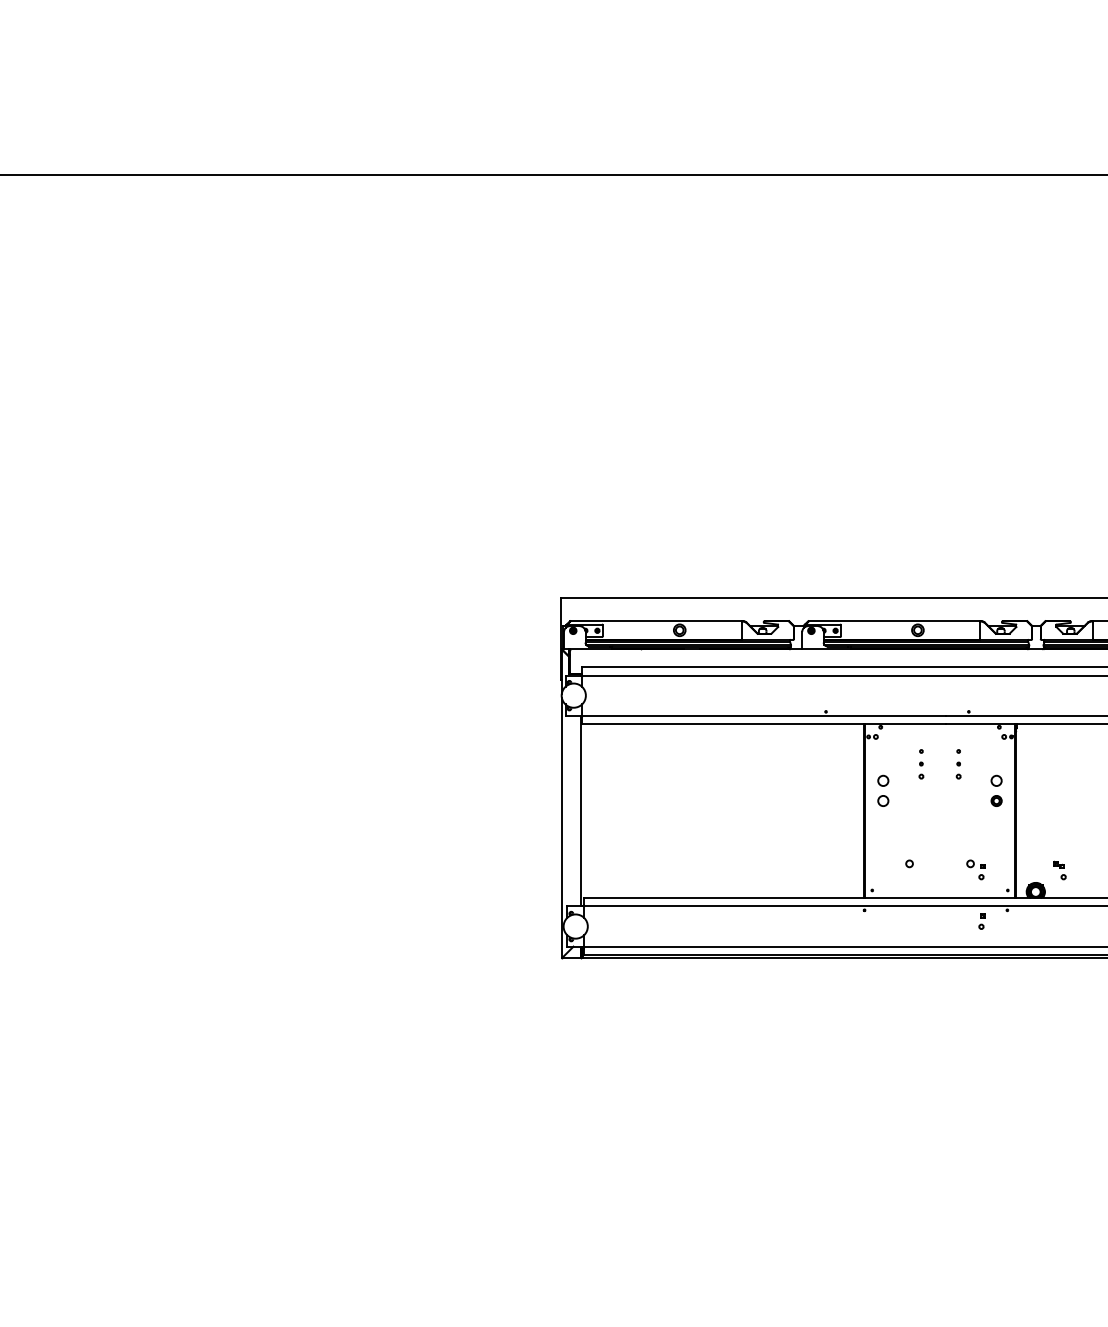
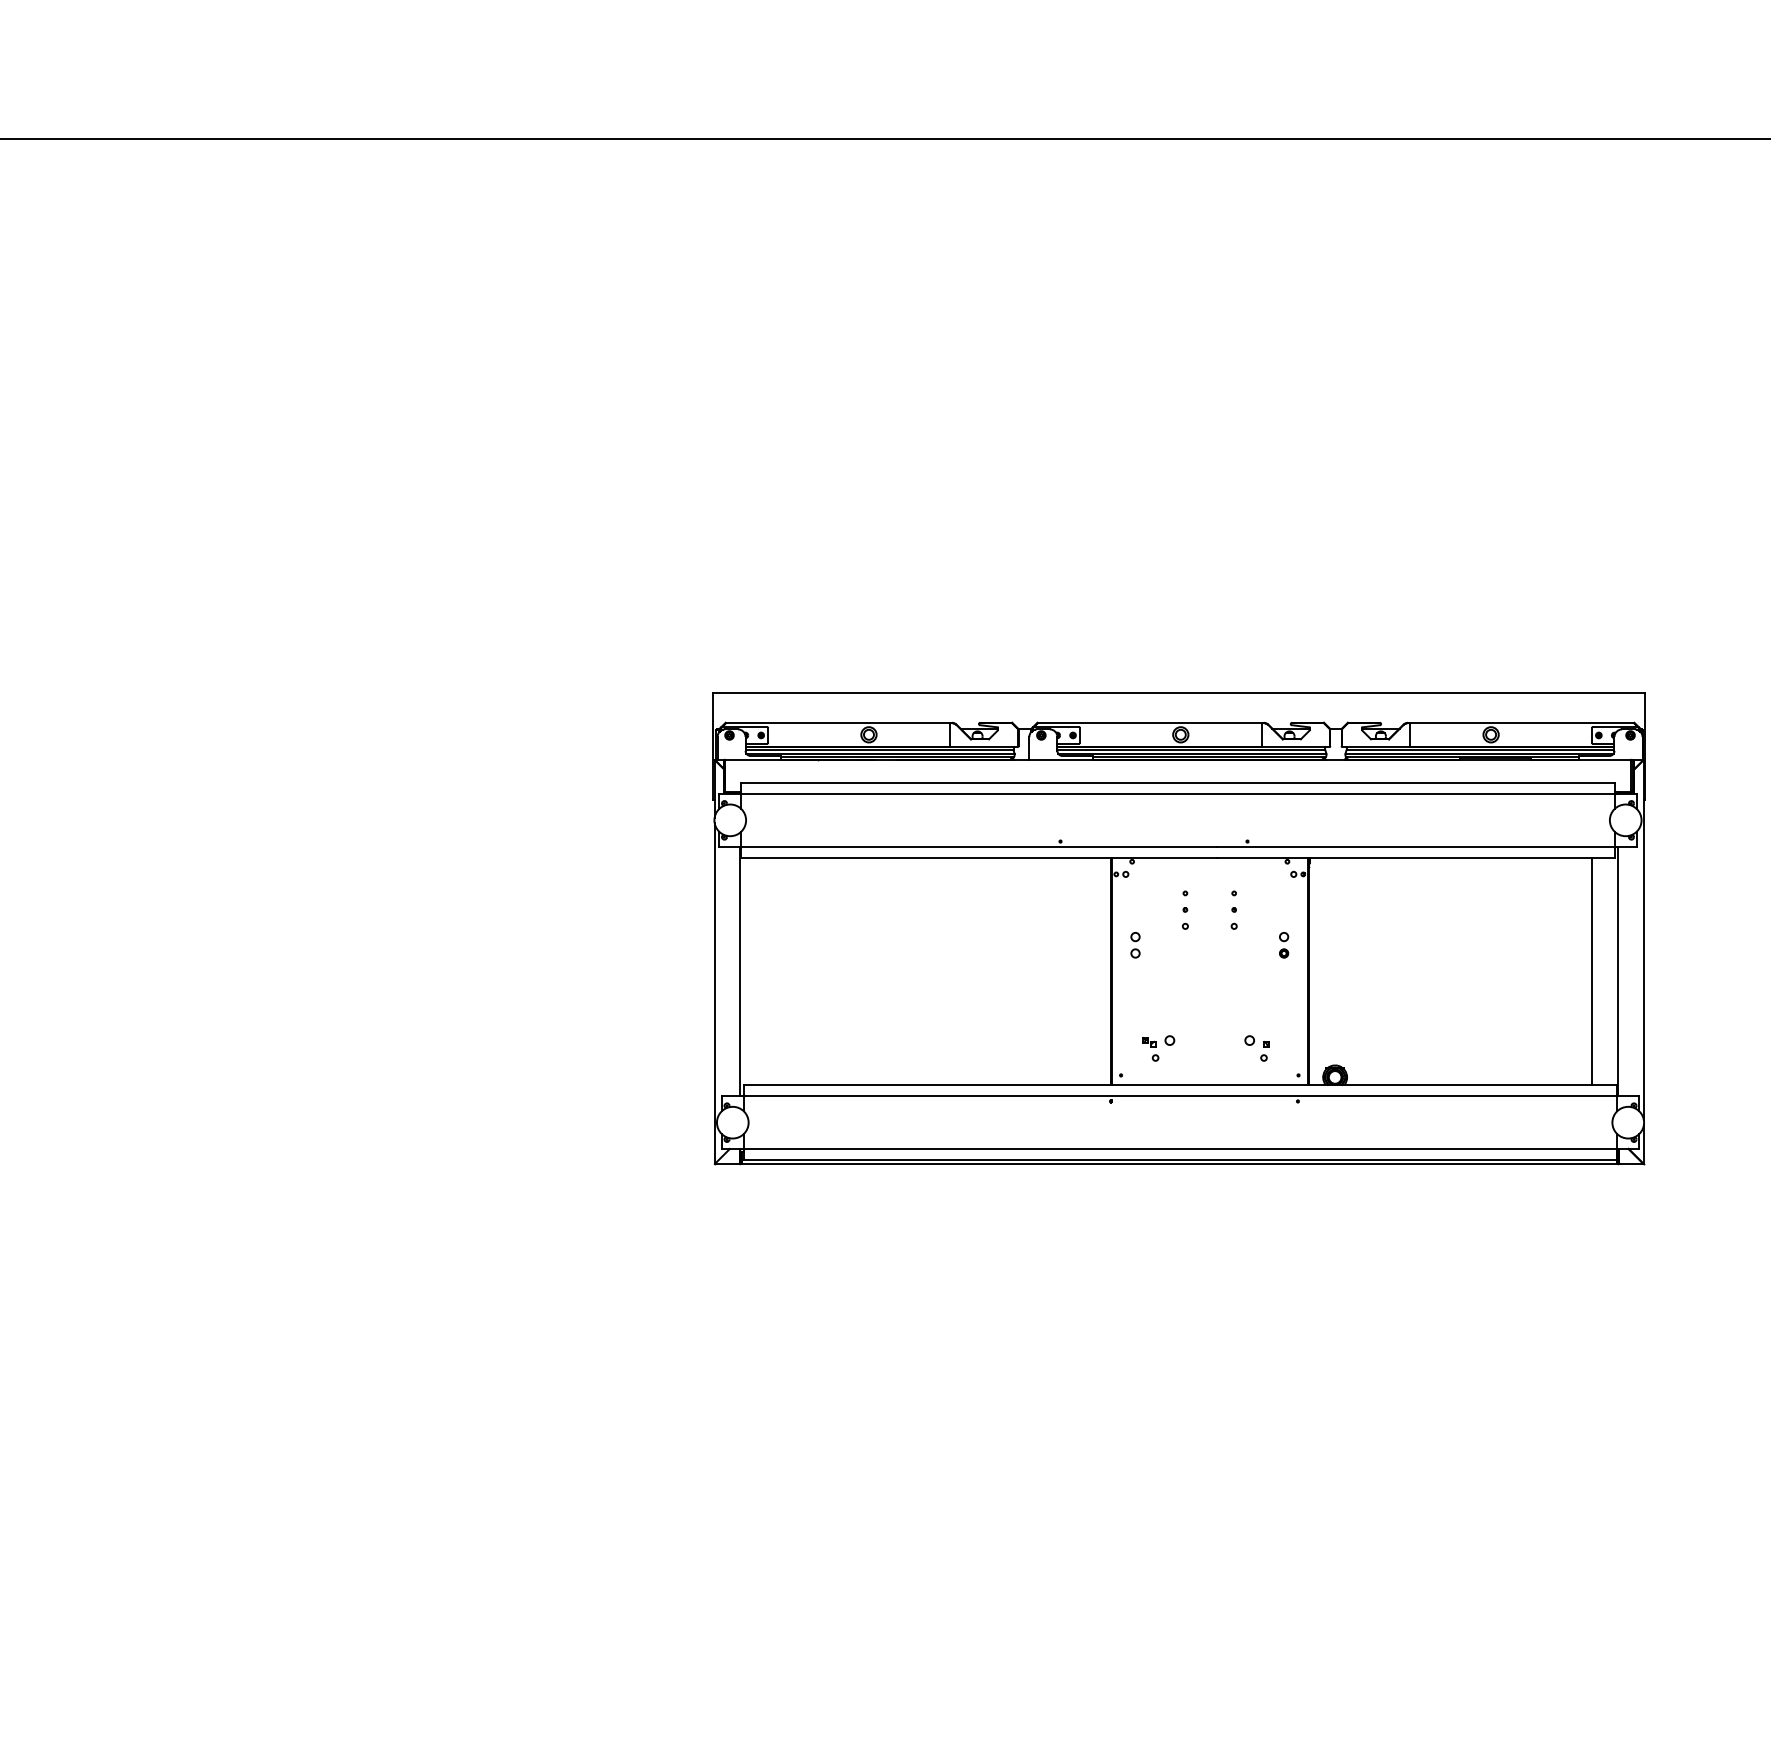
part: (883, 791) -> (1135, 945), size x0.62
part: (997, 791) -> (1284, 945), size x0.62
part: (1059, 870) -> (1150, 1049), moved
part: (981, 921) -> (1264, 1116), removed

